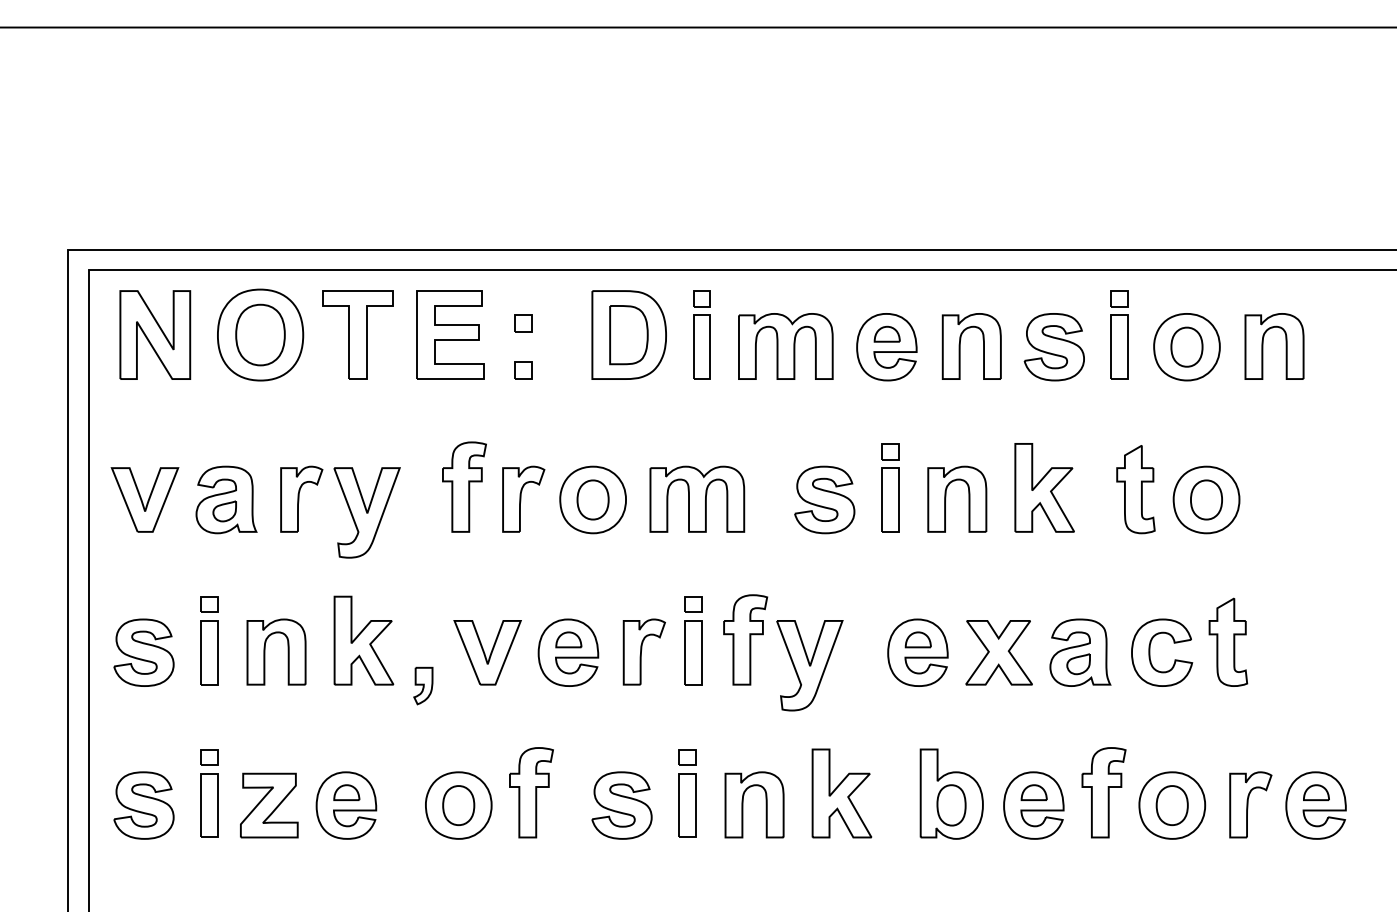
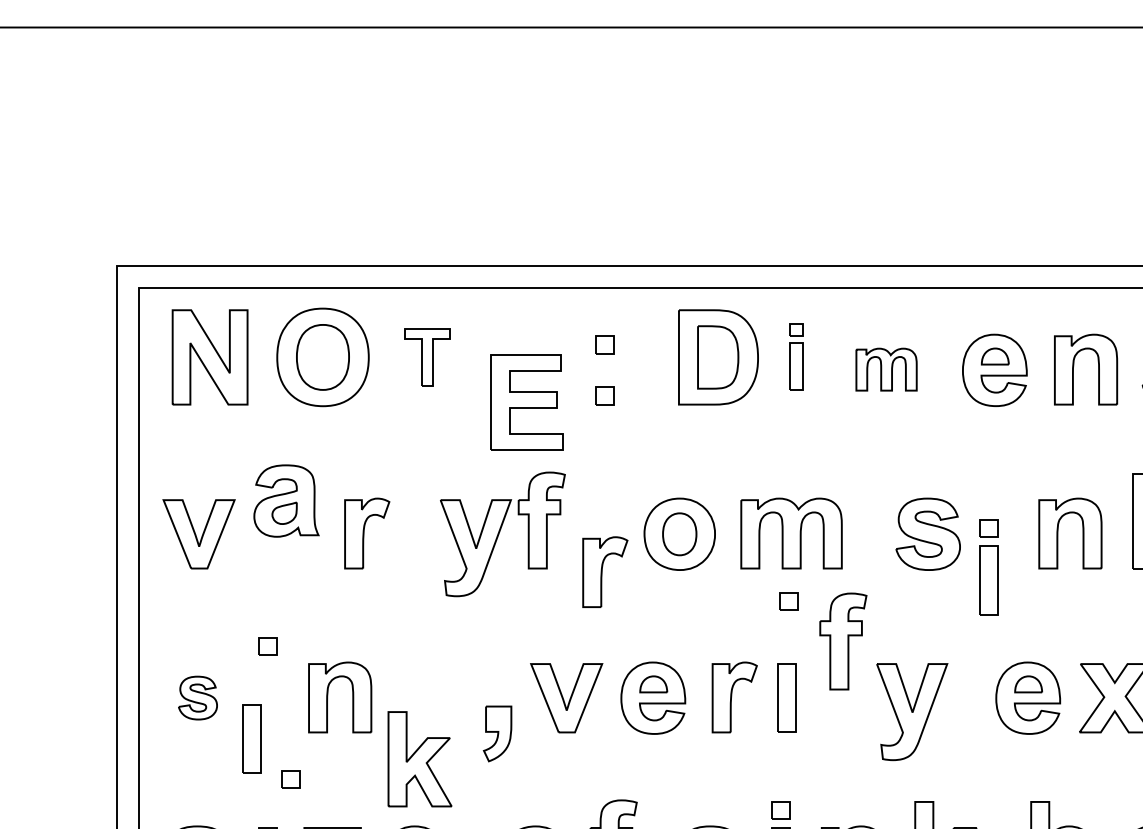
part: (357, 334) -> (427, 356), size x0.6
part: (450, 334) -> (526, 401), moved
part: (701, 334) -> (796, 356), size x0.7
part: (785, 346) -> (886, 369), size x0.6
part: (890, 487) -> (989, 567), moved
part: (523, 498) -> (605, 571), moved
part: (226, 499) -> (286, 500), moved
part: (366, 512) -> (475, 547), moved
part: (693, 604) -> (789, 601), moved
part: (745, 639) -> (843, 641), moved
part: (363, 640) -> (419, 759), moved
part: (143, 652) -> (197, 697), size x0.6
part: (209, 652) -> (252, 738), moved
part: (423, 685) -> (497, 733), size x1.4
part: (209, 757) -> (290, 779), moved

